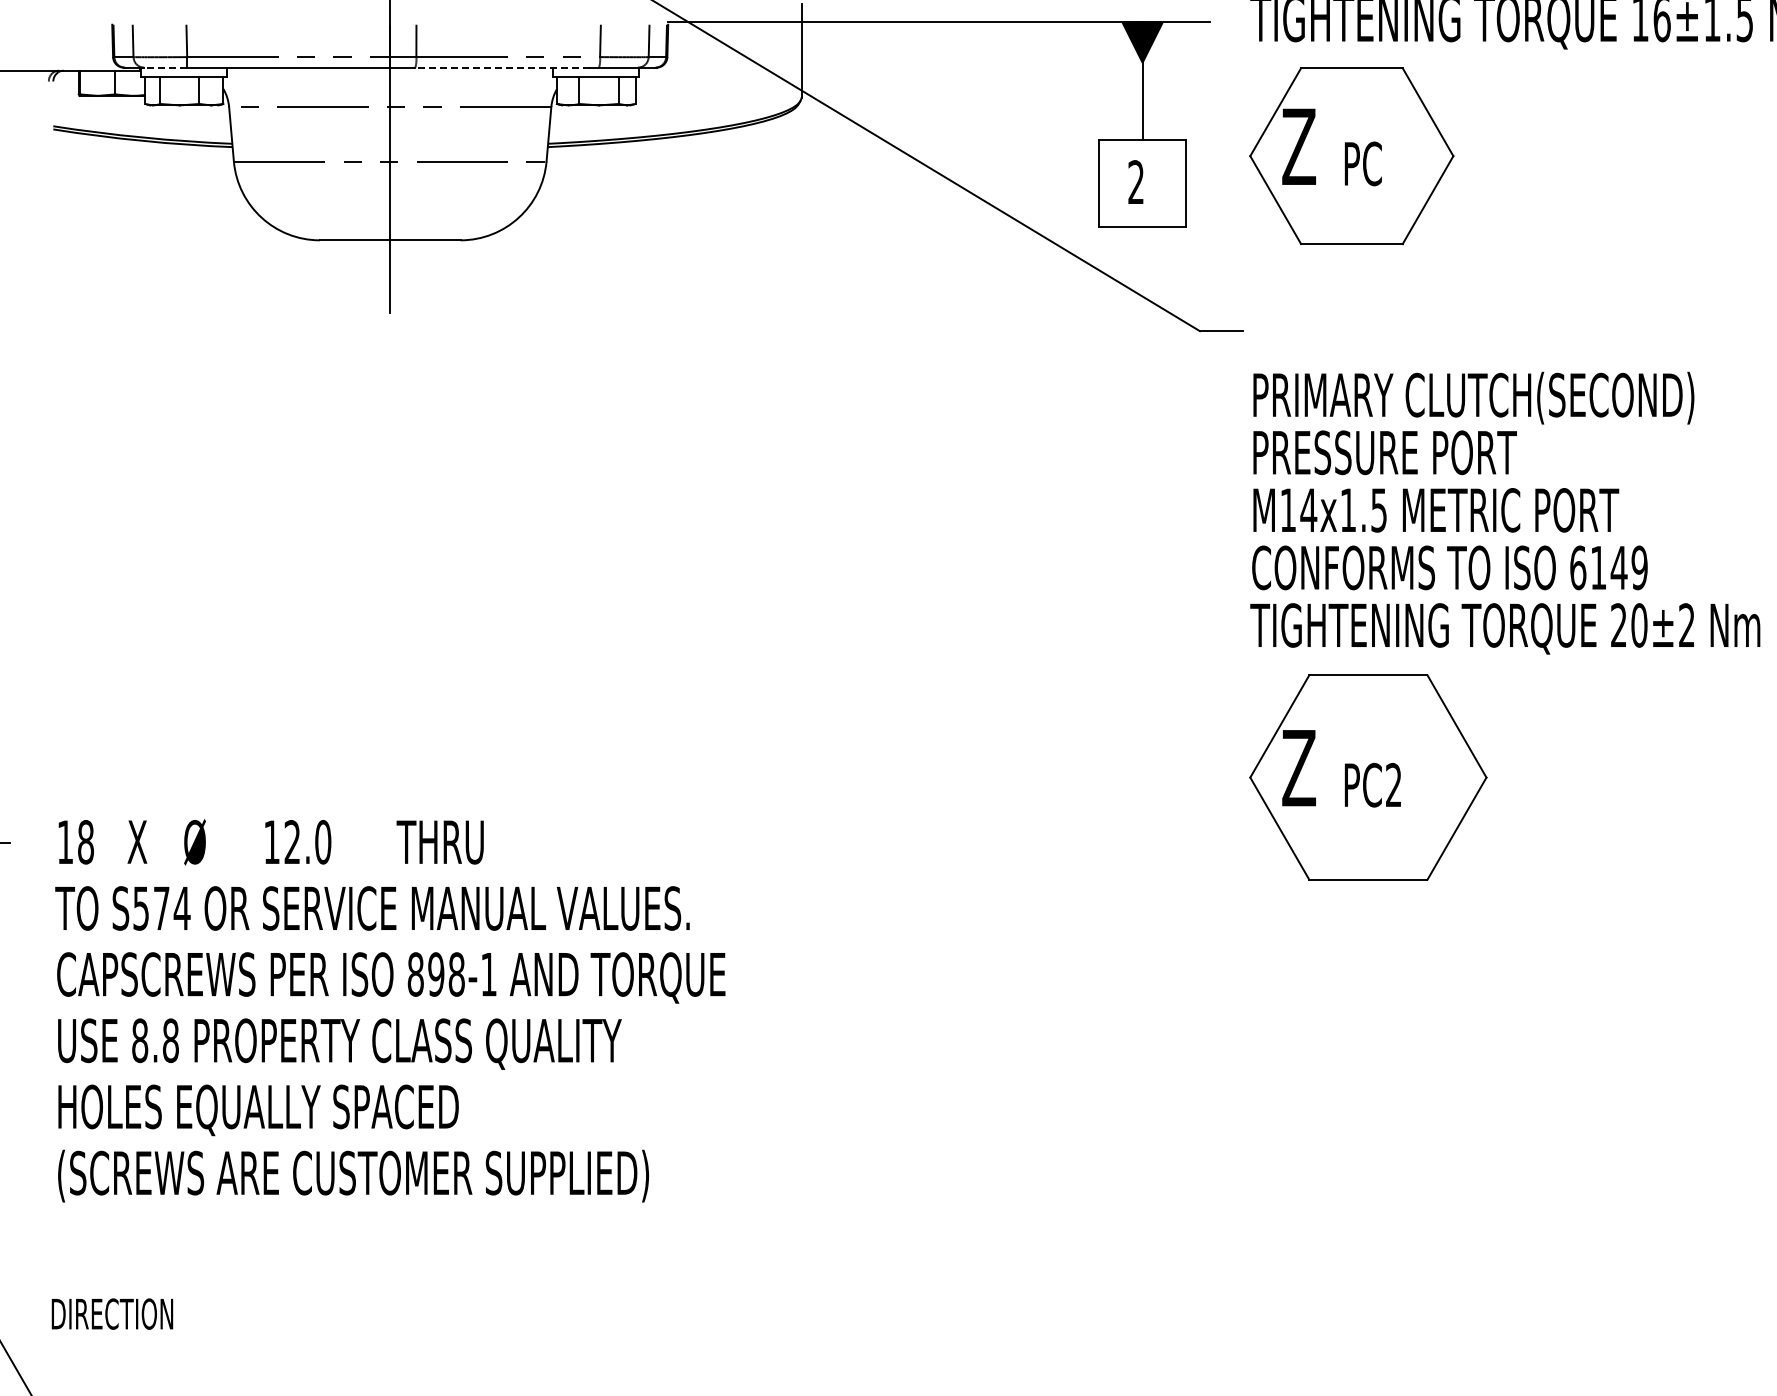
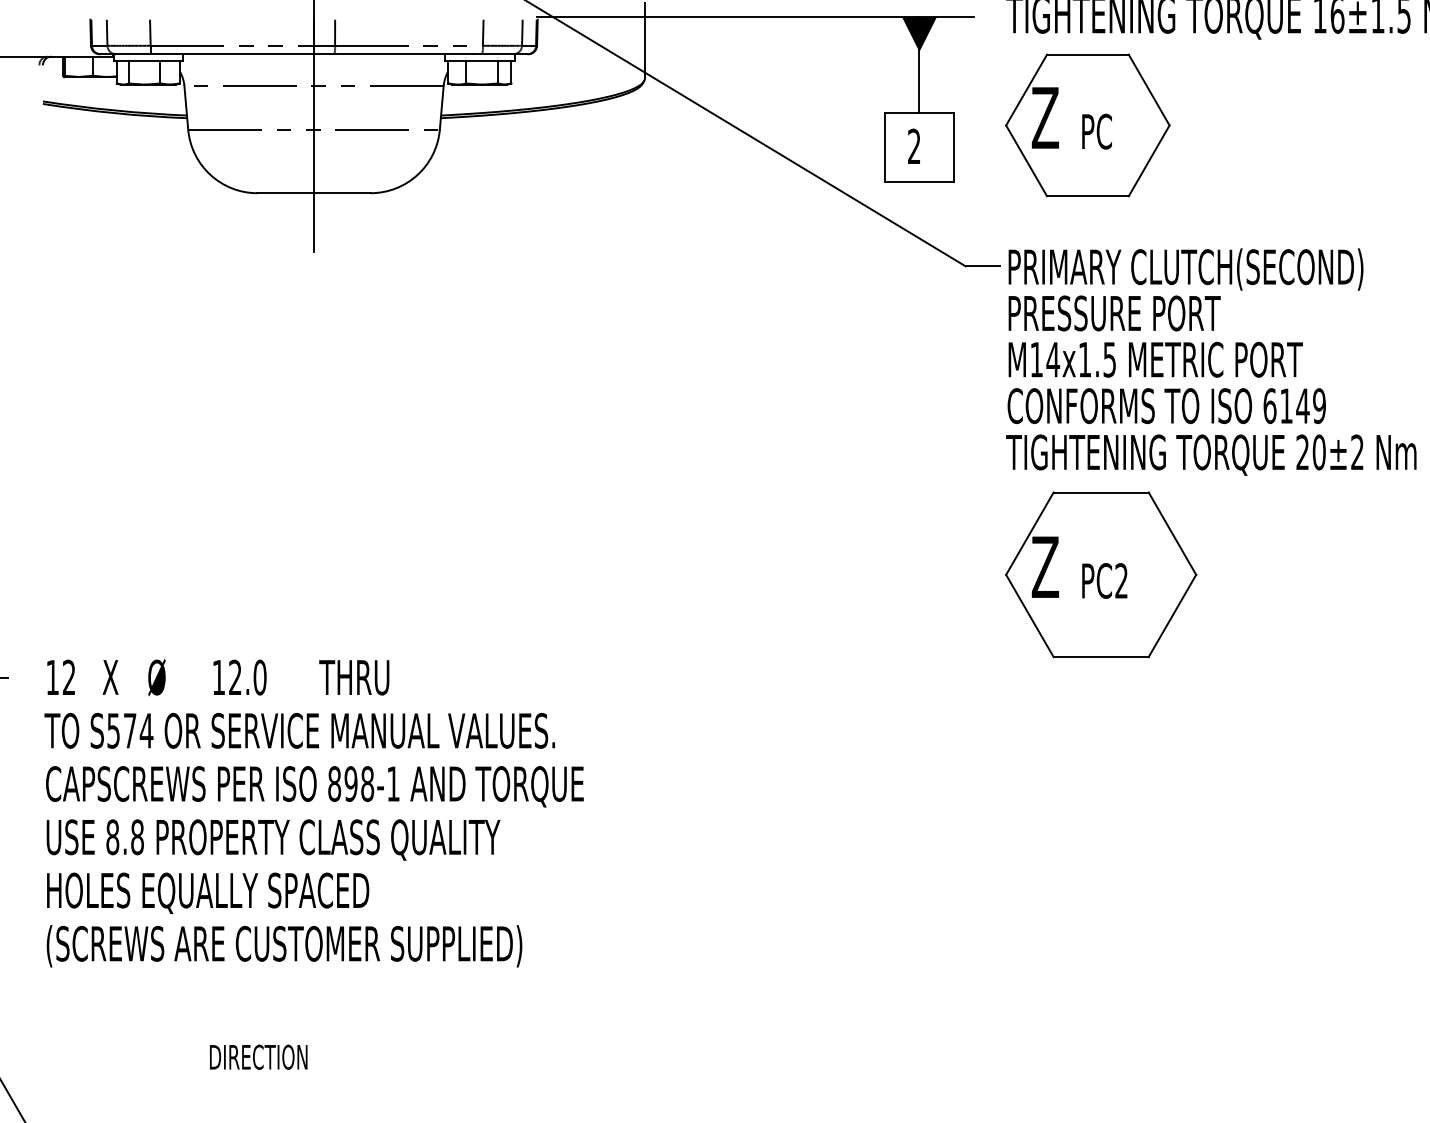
line: (165, 67) -> (133, 54), dashed -> solid
line: (501, 67) -> (403, 54), dashed -> solid
part: (1504, 625) -> (1210, 452), moved
text: (86, 842) -> (69, 677), 18 -> 12
text: (112, 1313) -> (258, 1056), moved

